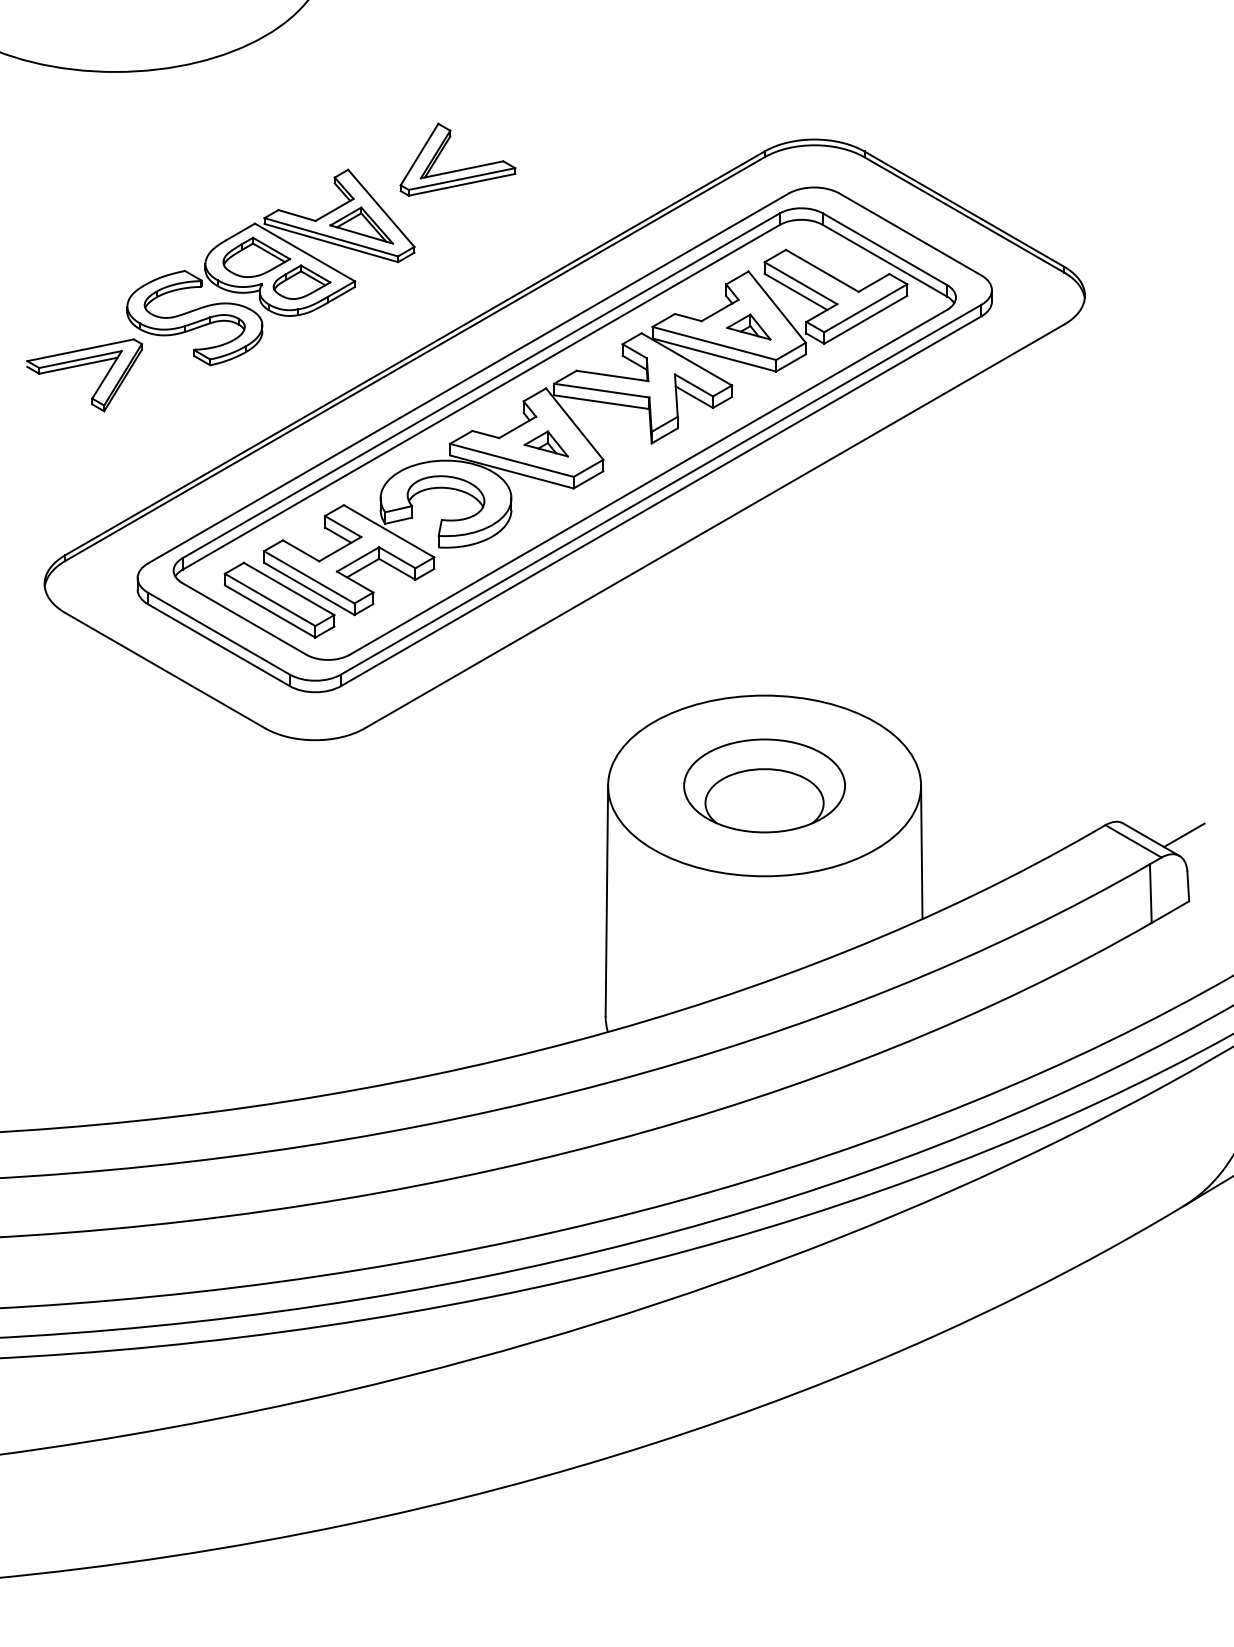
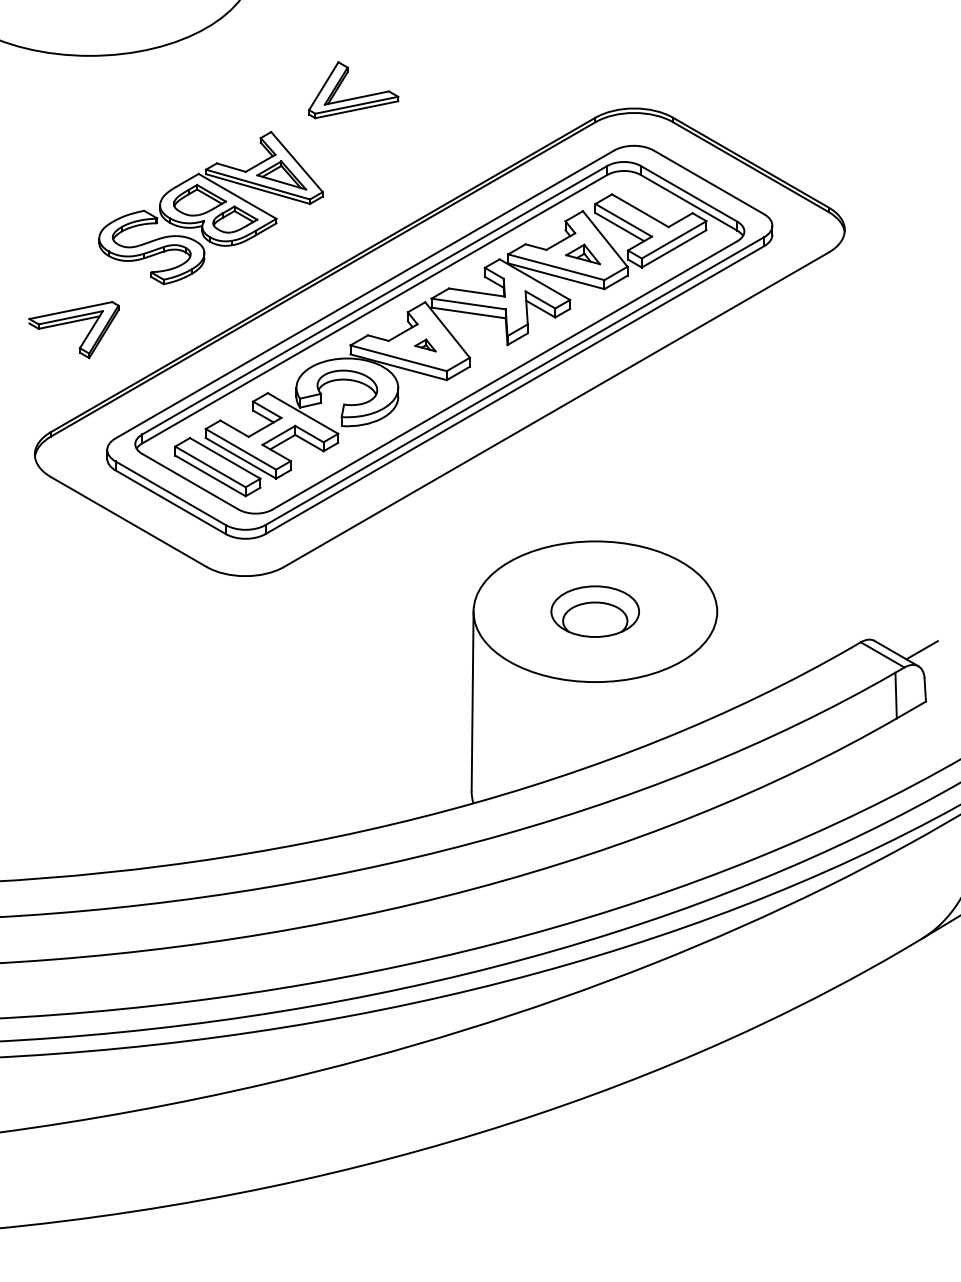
part: (457, 169) -> (353, 97), moved
part: (80, 366) -> (70, 323), moved
part: (546, 443) -> (425, 345), size x0.6
part: (763, 785) -> (594, 611), size x0.7
line: (921, 852) -> (717, 663), removed

